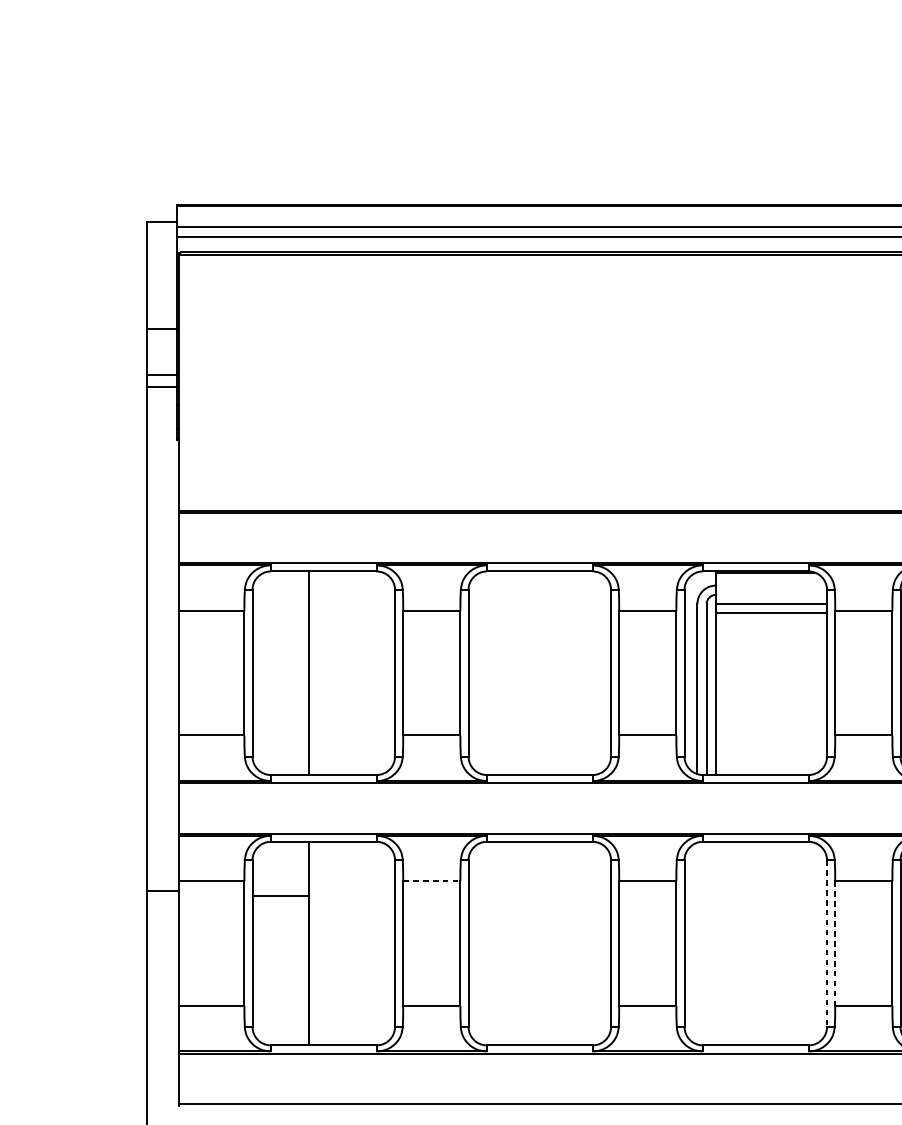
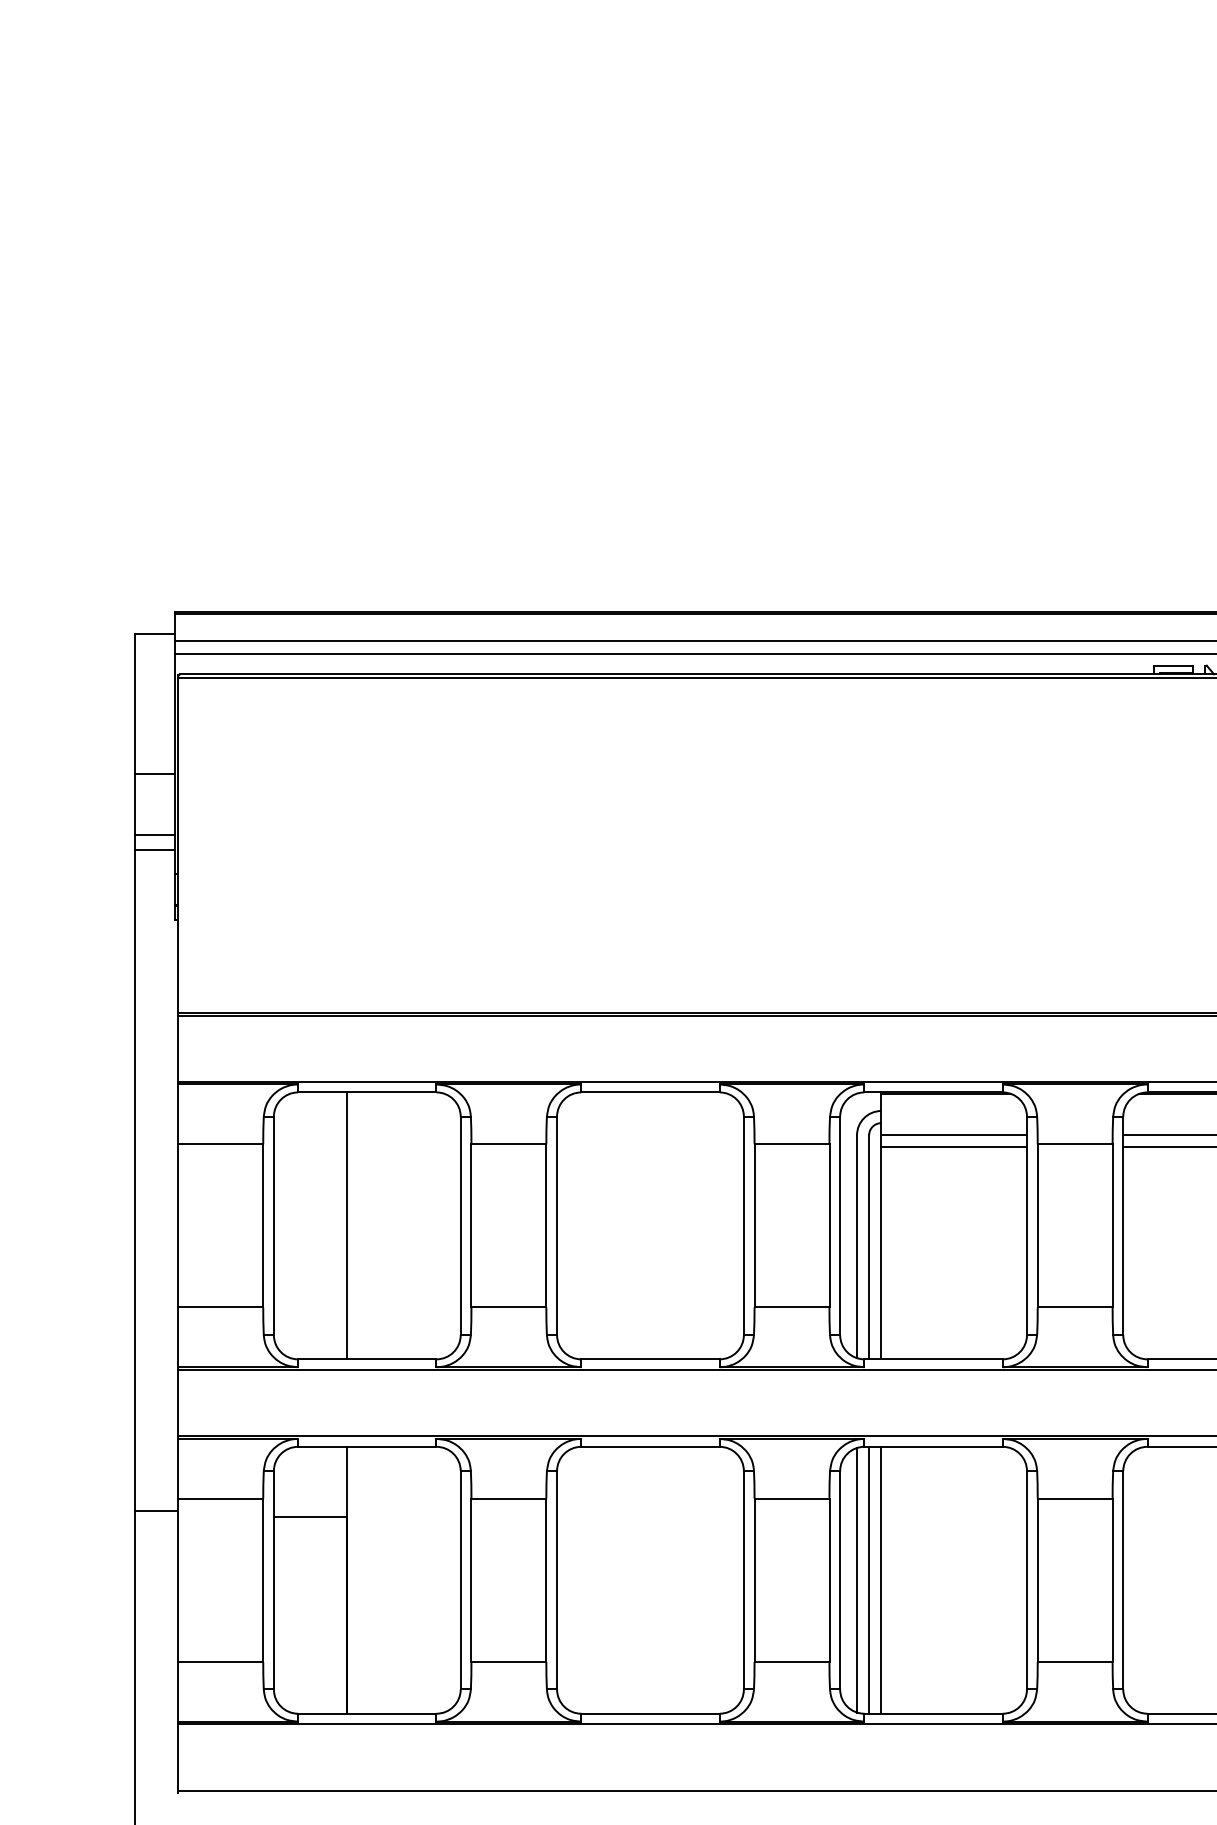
line: (432, 881) -> (509, 1498), dashed -> solid
line: (697, 943) -> (857, 1579), added
line: (706, 943) -> (869, 1579), added
line: (716, 943) -> (881, 1579), added
line: (827, 943) -> (1027, 1580), dashed -> solid
line: (835, 943) -> (1037, 1580), dashed -> solid

